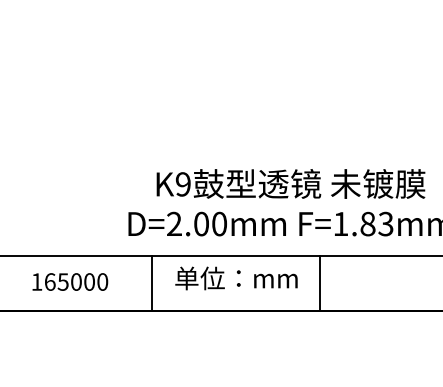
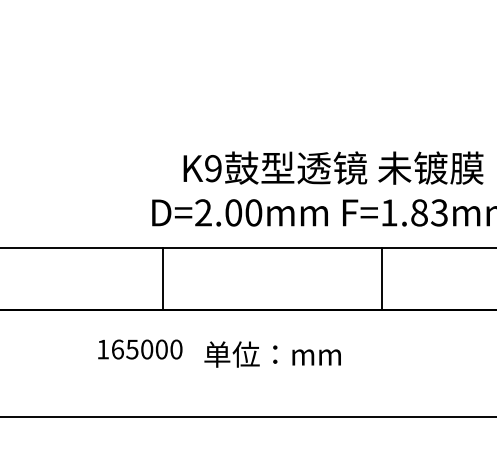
text: (236, 278) -> (272, 354), moved
text: (70, 281) -> (140, 349), moved
line: (152, 283) -> (163, 279), moved
line: (319, 283) -> (381, 279), moved

